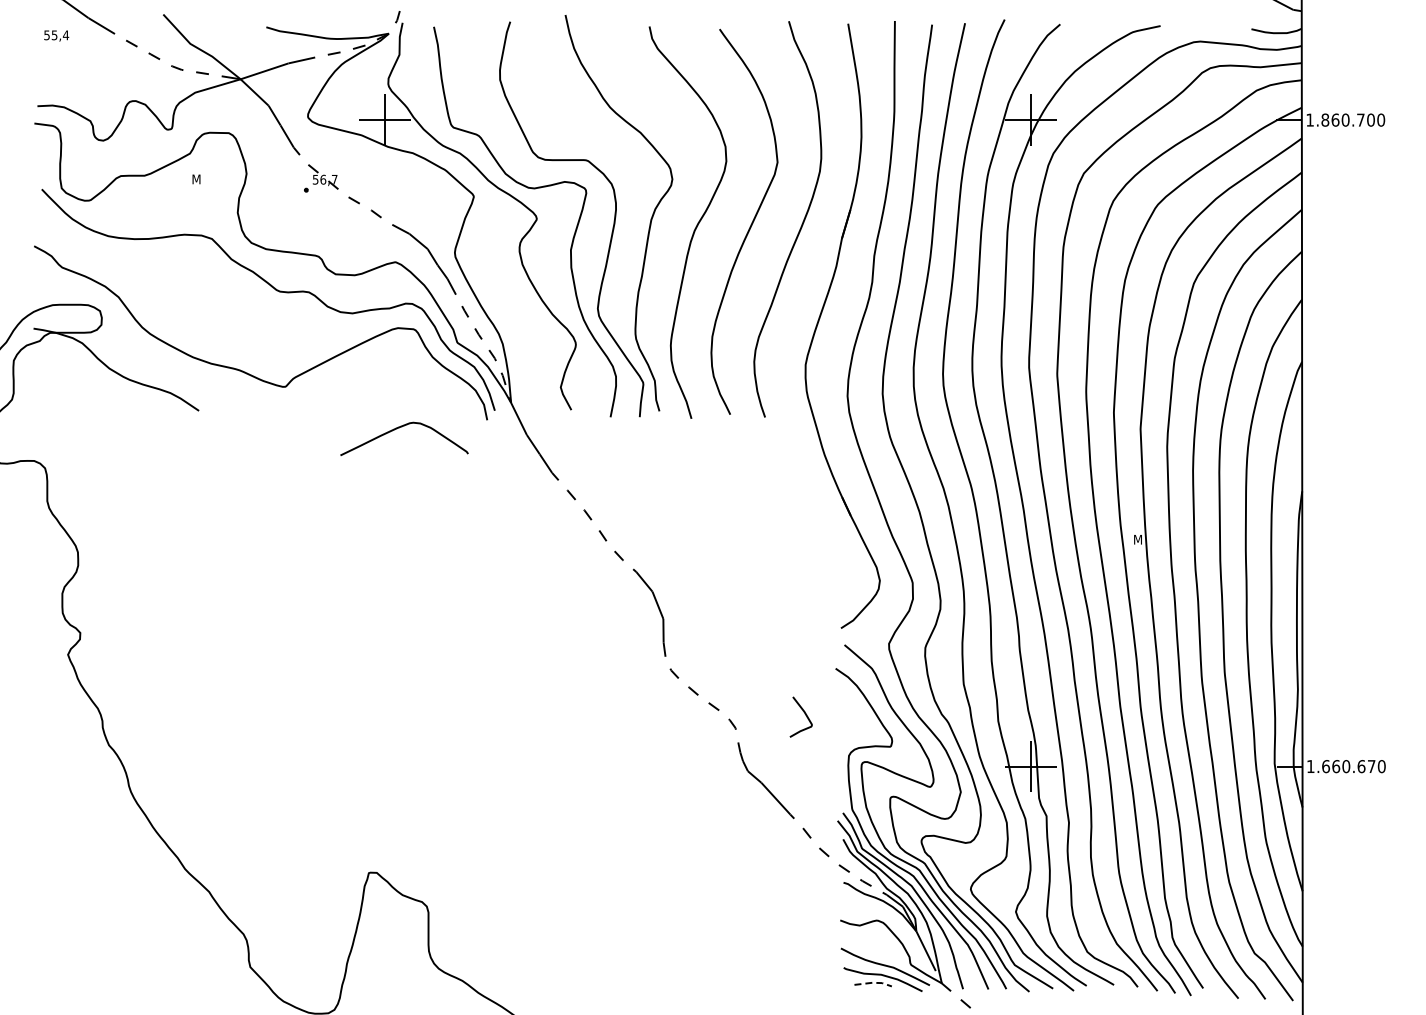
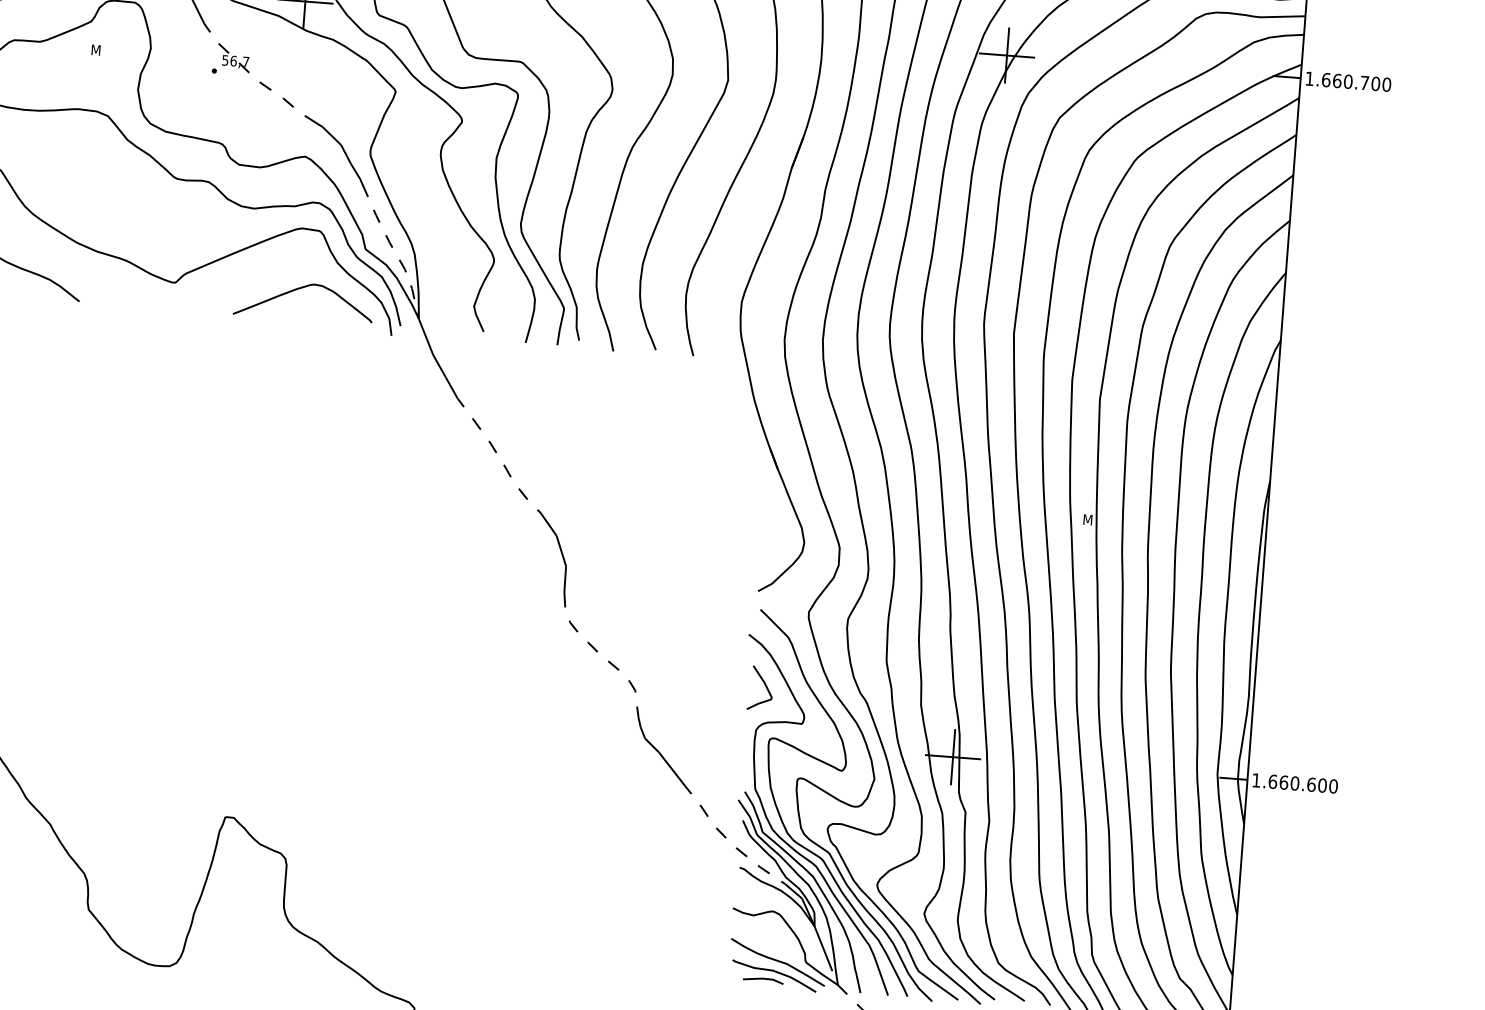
text: (1325, 119) -> (1326, 79), 1.860.700 -> 1.660.700
curve: (402, 427) -> (302, 288), moved
curve: (804, 714) -> (764, 685), moved
text: (1371, 766) -> (1322, 785), 1.660.670 -> 1.660.600
line: (873, 982) -> (763, 978), dashed -> solid

